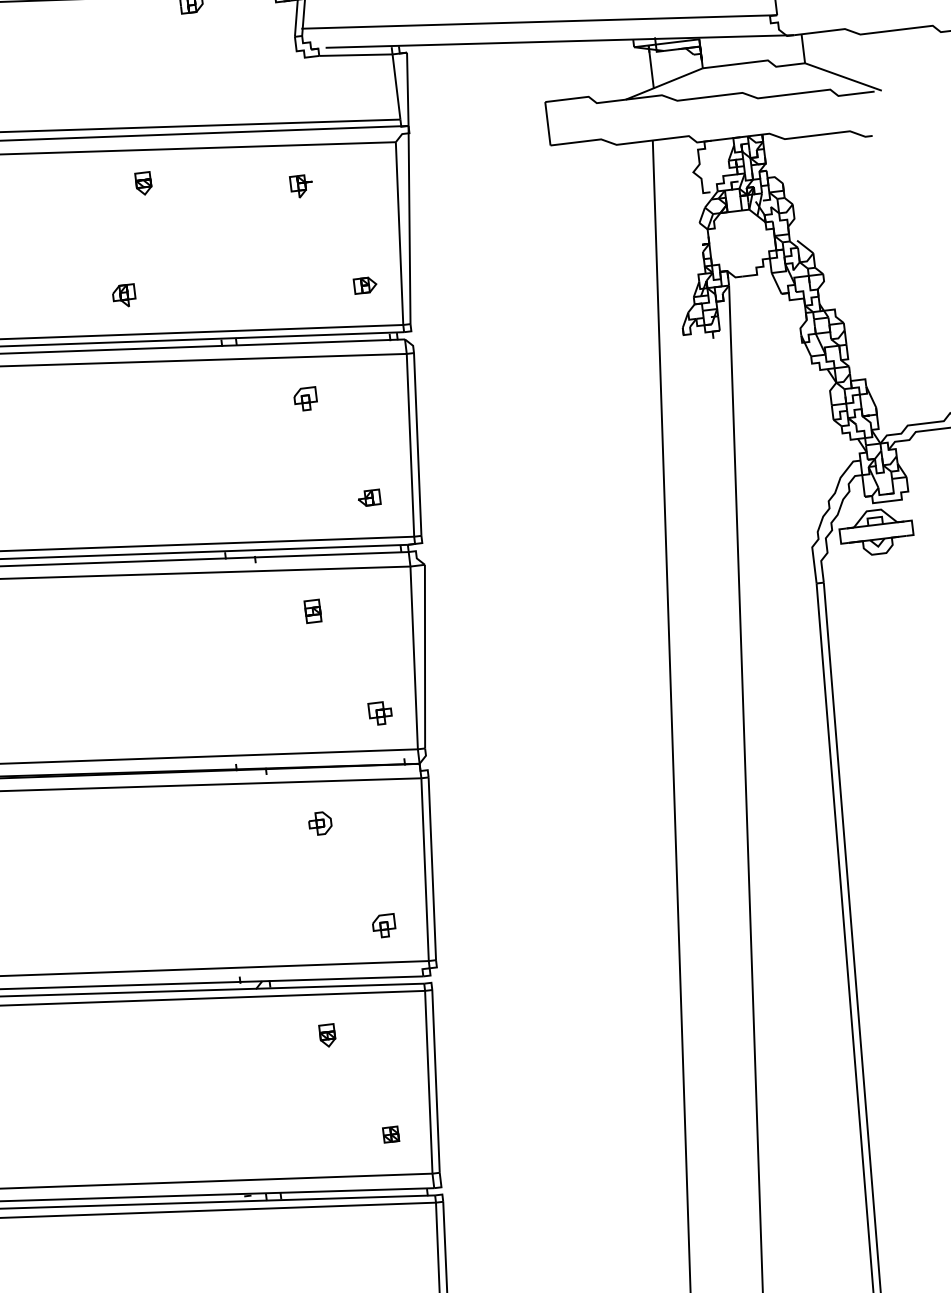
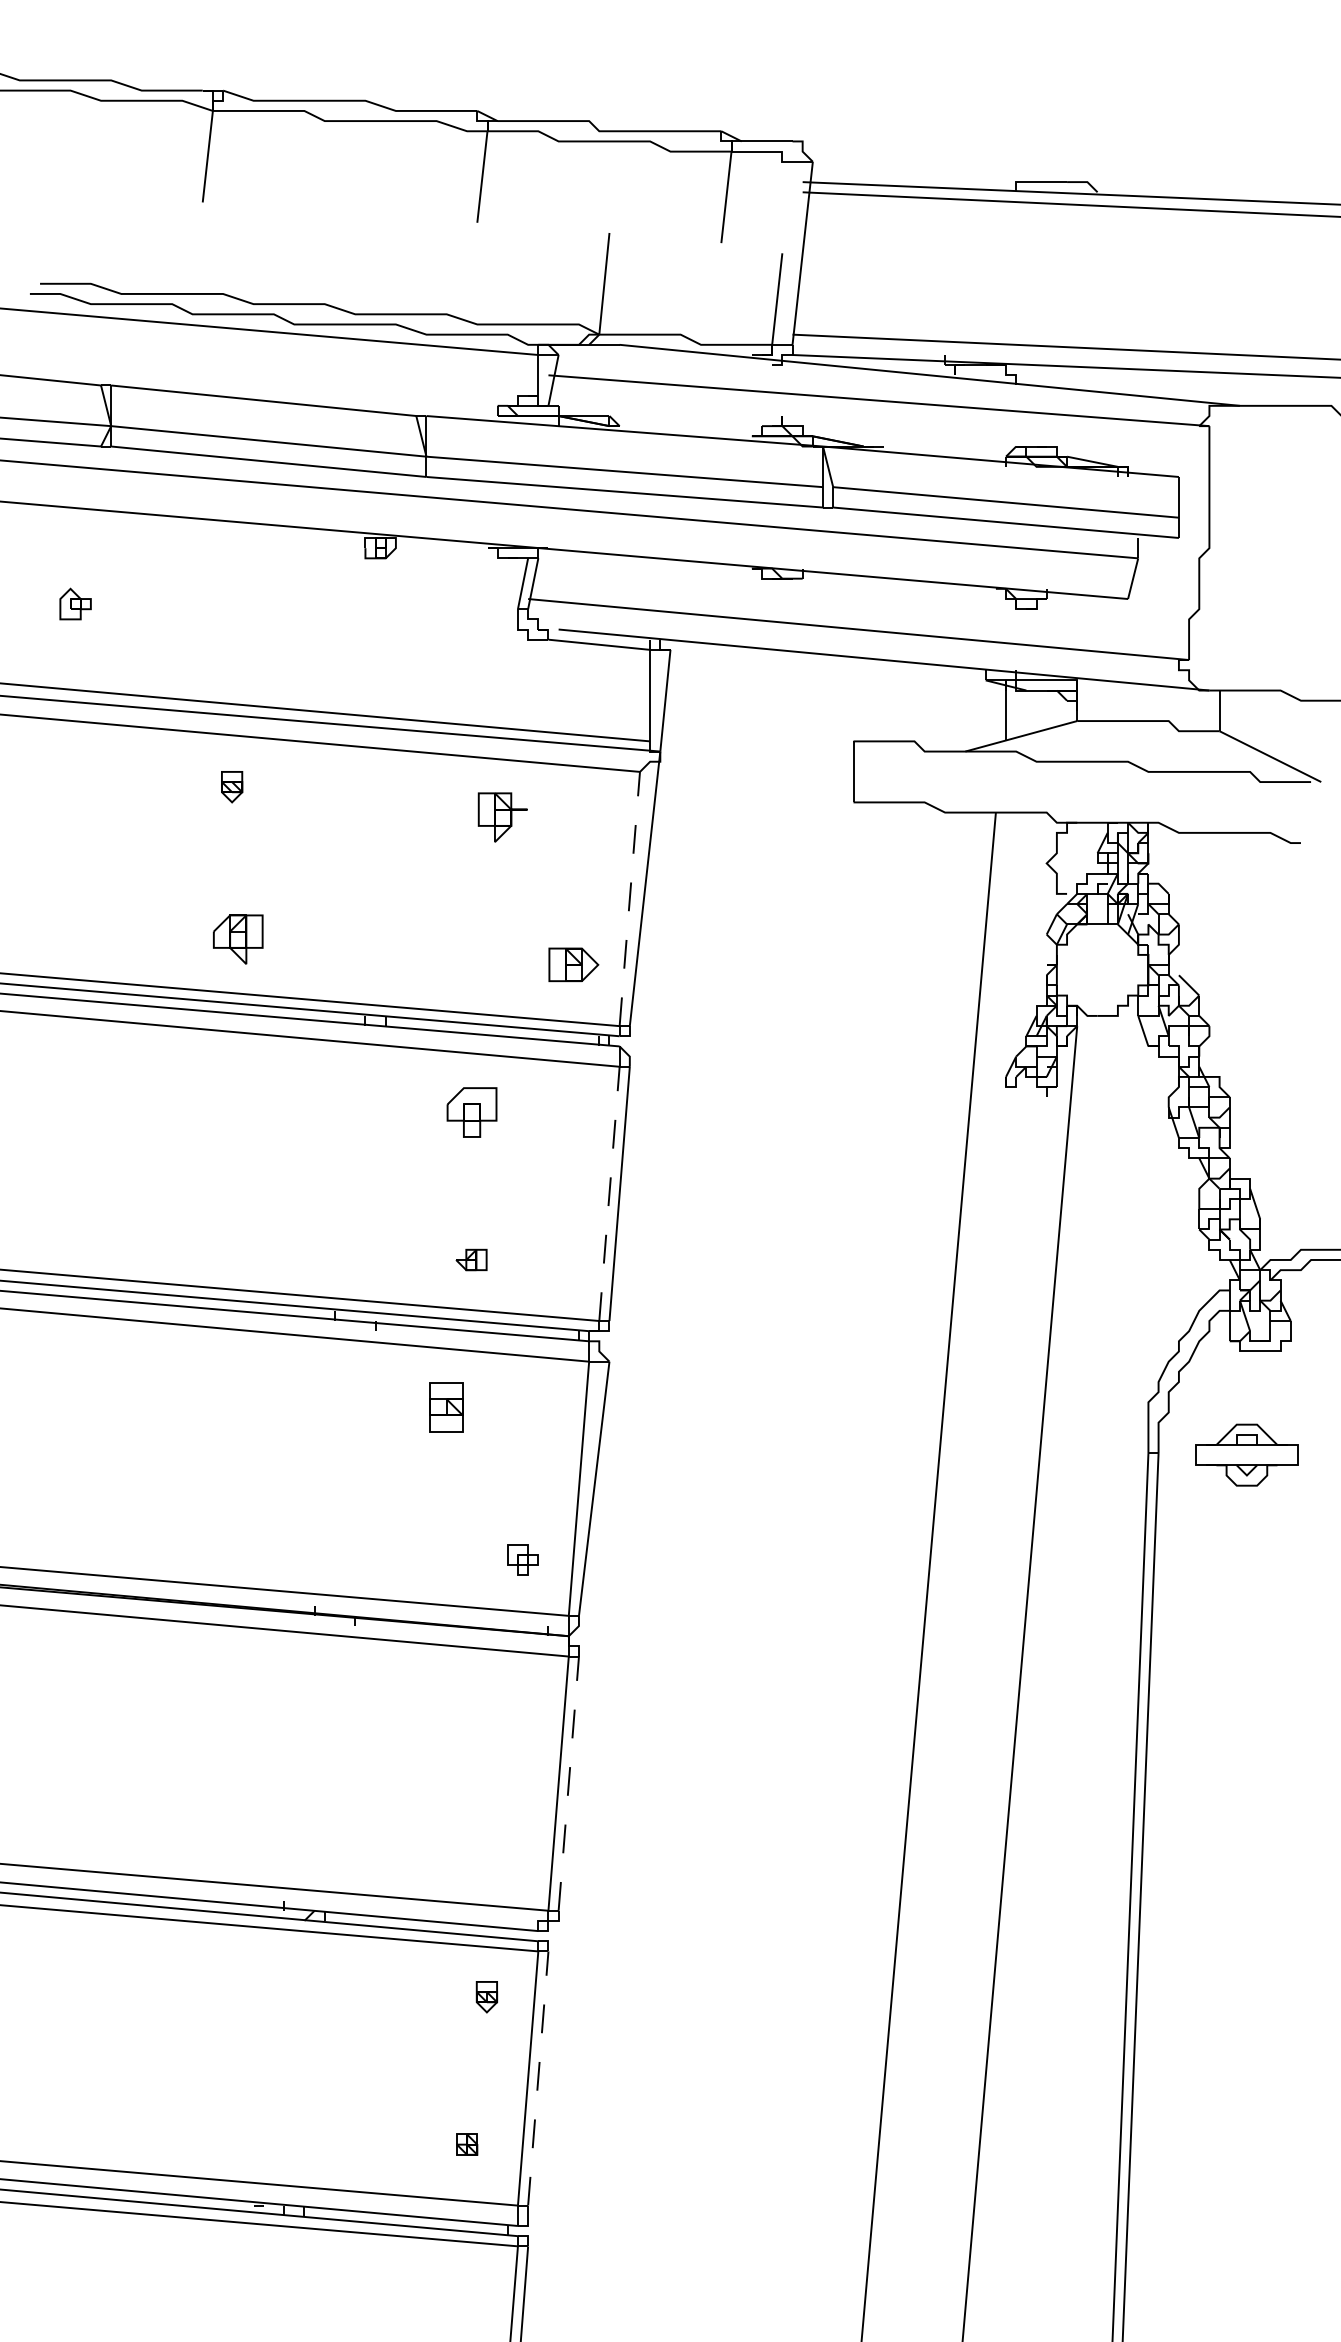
part: (144, 183) -> (232, 787), moved
part: (301, 186) -> (501, 817), size x1.6
line: (399, 233) -> (629, 899), solid -> dashed
part: (365, 285) -> (573, 965), size x1.6
part: (124, 296) -> (238, 939), size x1.6
part: (305, 399) -> (472, 1112), size x1.6
line: (410, 445) -> (609, 1193), solid -> dashed
part: (369, 497) -> (471, 1259), moved
part: (876, 531) -> (1246, 1454), moved
part: (312, 611) -> (446, 1407), size x1.6
part: (320, 823) -> (421, 1702), removed
line: (432, 868) -> (568, 1783), solid -> dashed
part: (384, 925) -> (492, 1854), removed
part: (327, 1036) -> (486, 1997), moved
line: (436, 1081) -> (538, 2078), solid -> dashed

